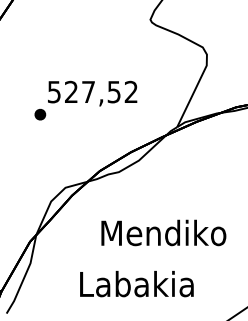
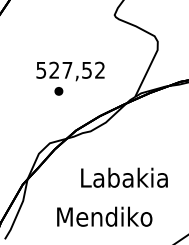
part: (40, 114) -> (59, 91), moved
text: (163, 232) -> (124, 177), Mendiko -> Labakia
text: (137, 283) -> (104, 216), Labakia -> Mendiko

